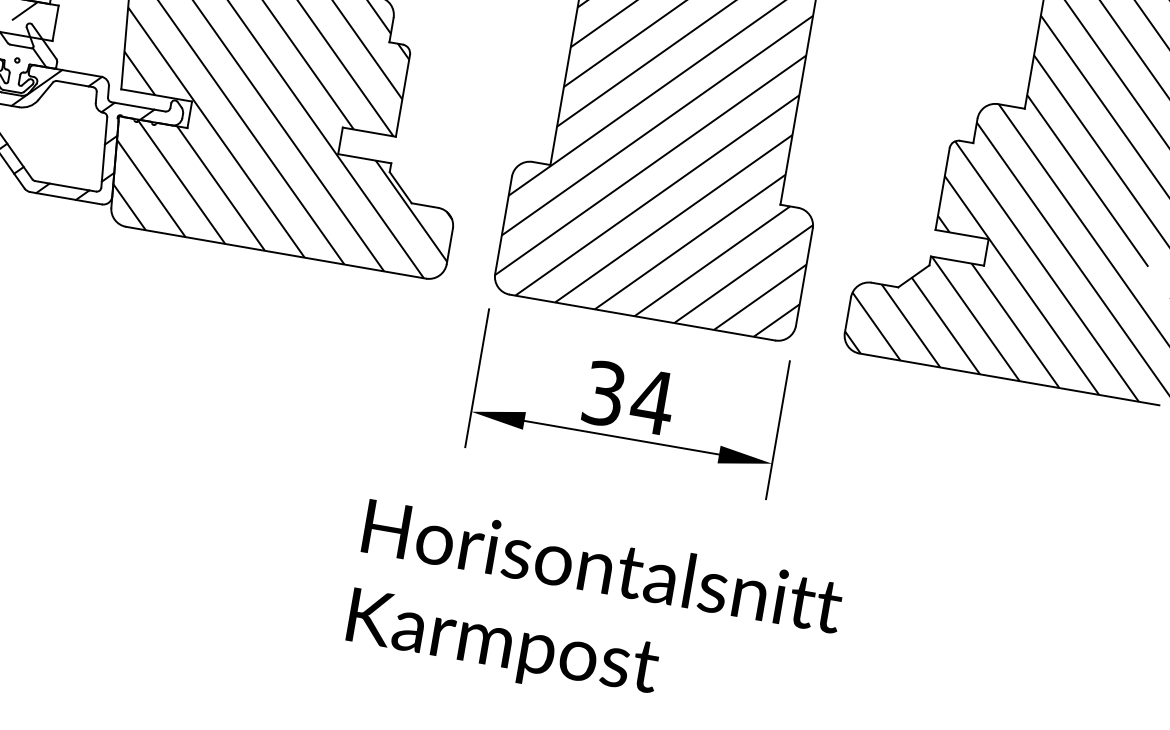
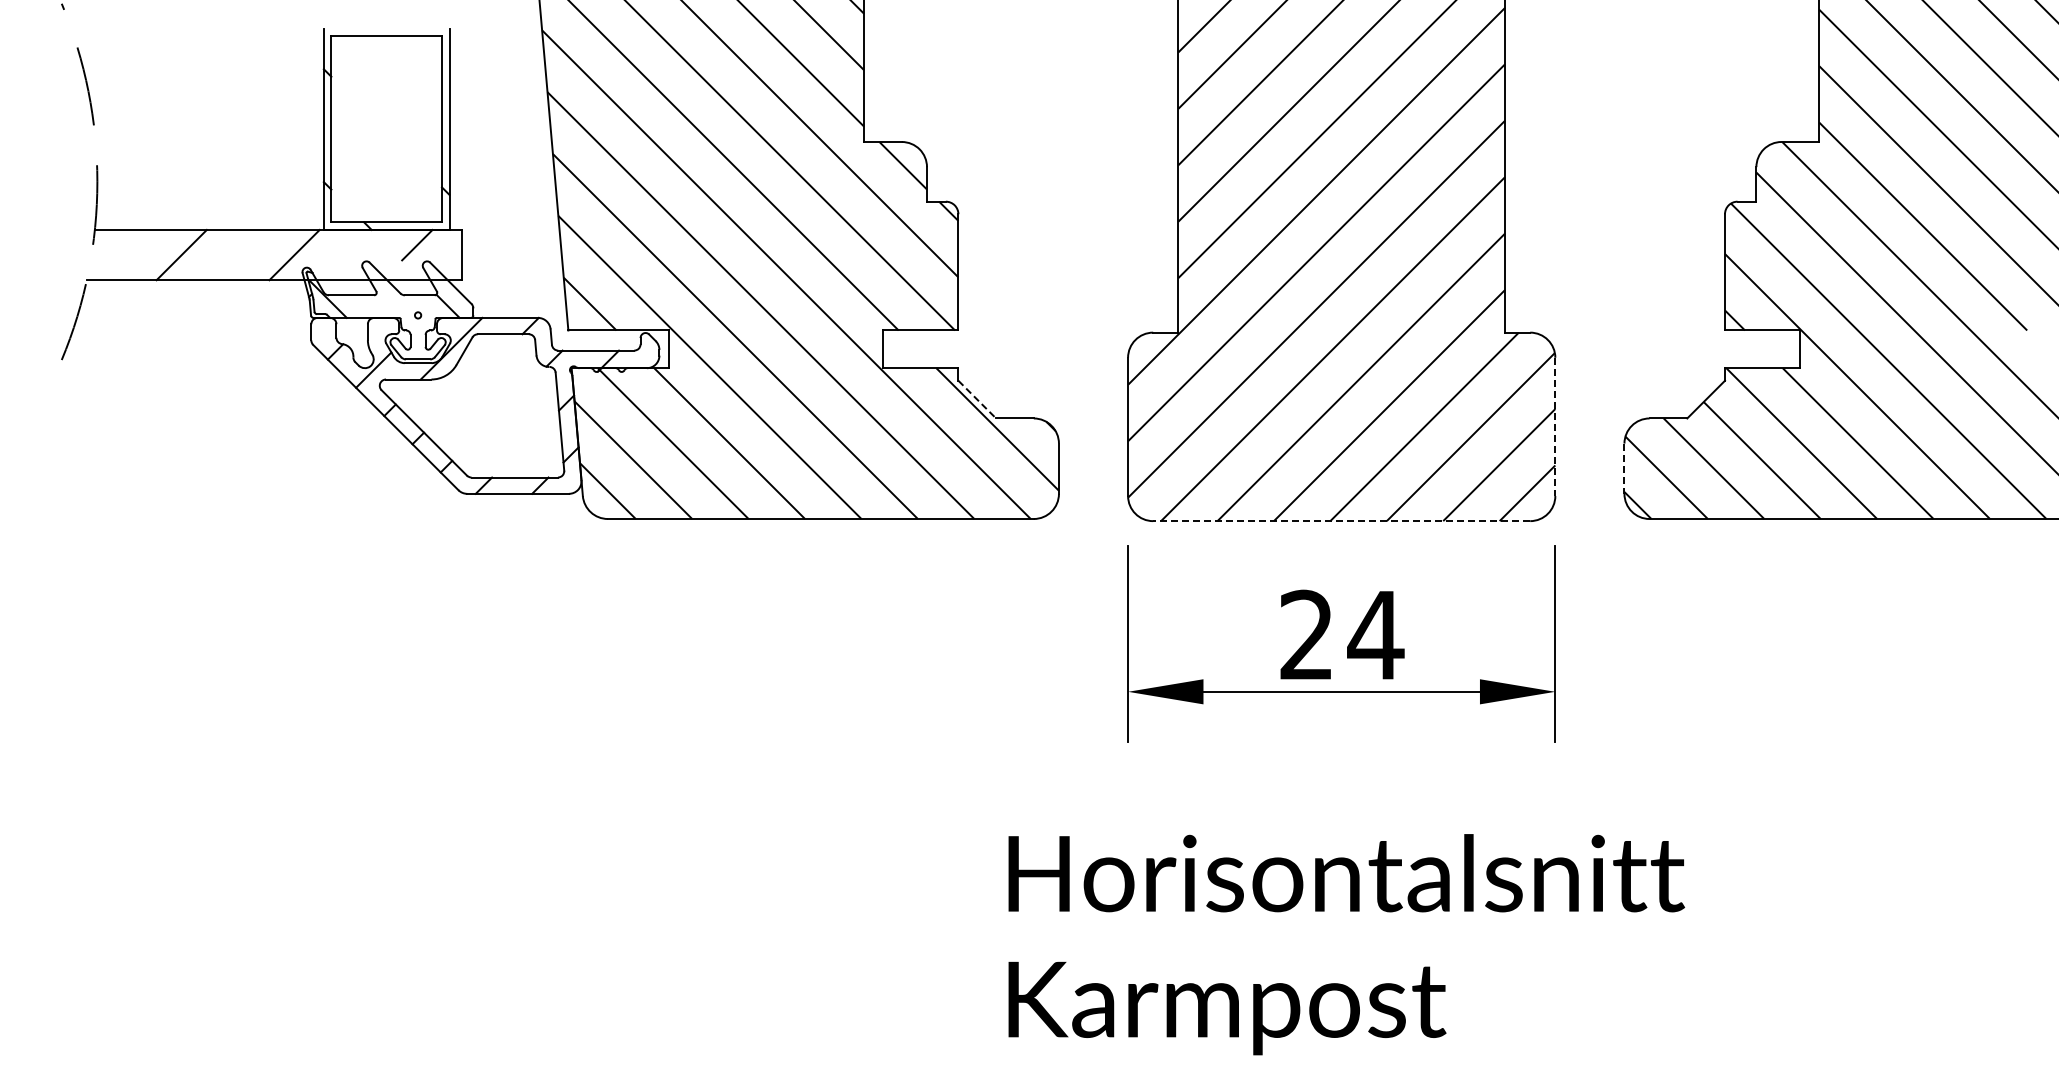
line: (400, 187) -> (977, 399), solid -> dashed
line: (804, 277) -> (1555, 427), solid -> dashed
line: (847, 315) -> (1624, 469), solid -> dashed
line: (642, 317) -> (1341, 521), solid -> dashed
text: (603, 393) -> (1306, 634), 34 -> 24

